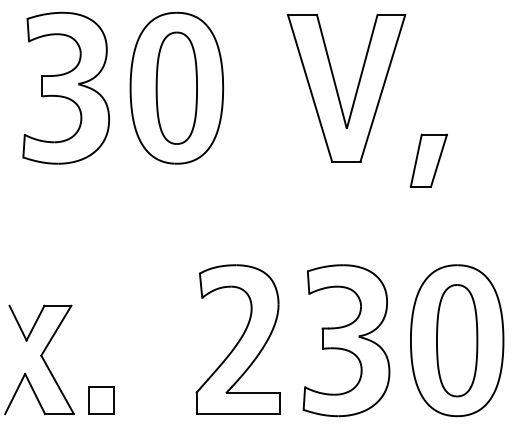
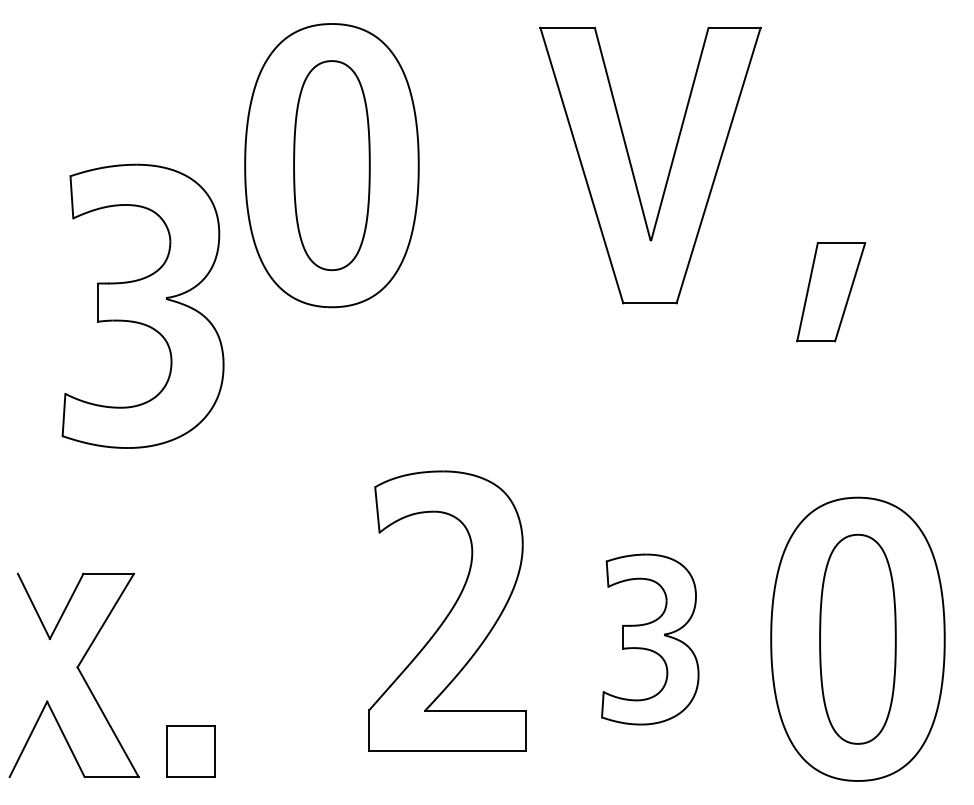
part: (65, 87) -> (141, 304), moved
part: (428, 160) -> (830, 291), moved
part: (237, 339) -> (445, 610), moved
part: (346, 340) -> (650, 638), size x0.6

